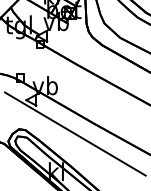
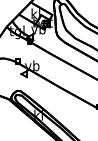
line: (75, 133) -> (49, 93), removed

